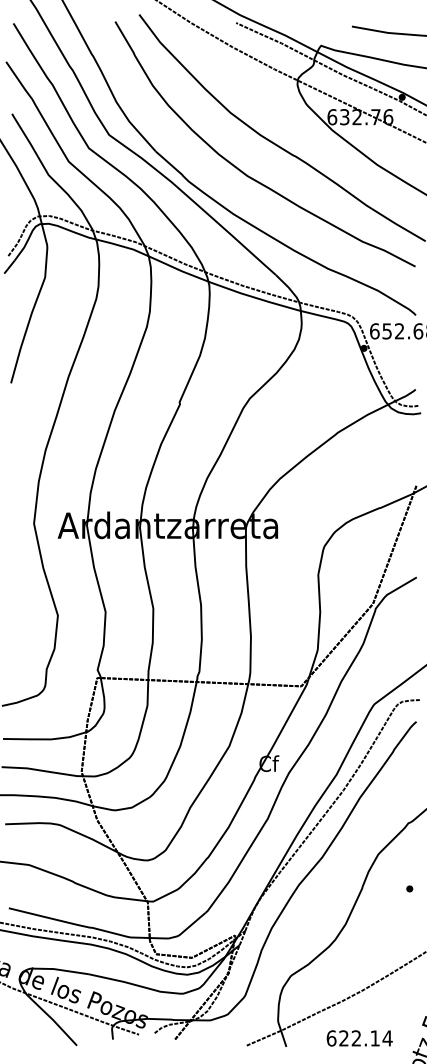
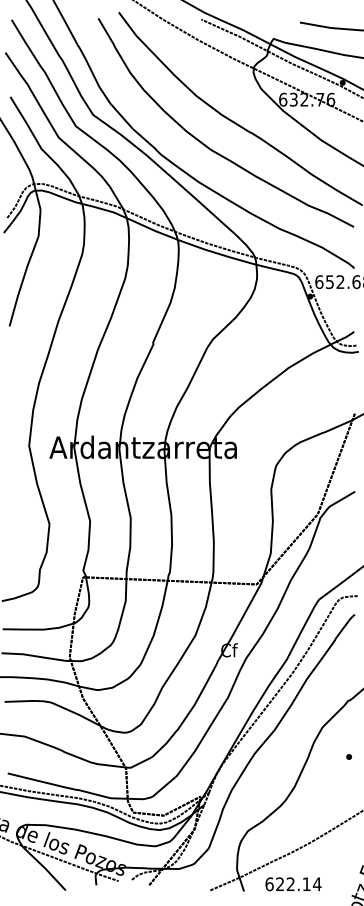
text: (359, 1038) -> (293, 884), moved

